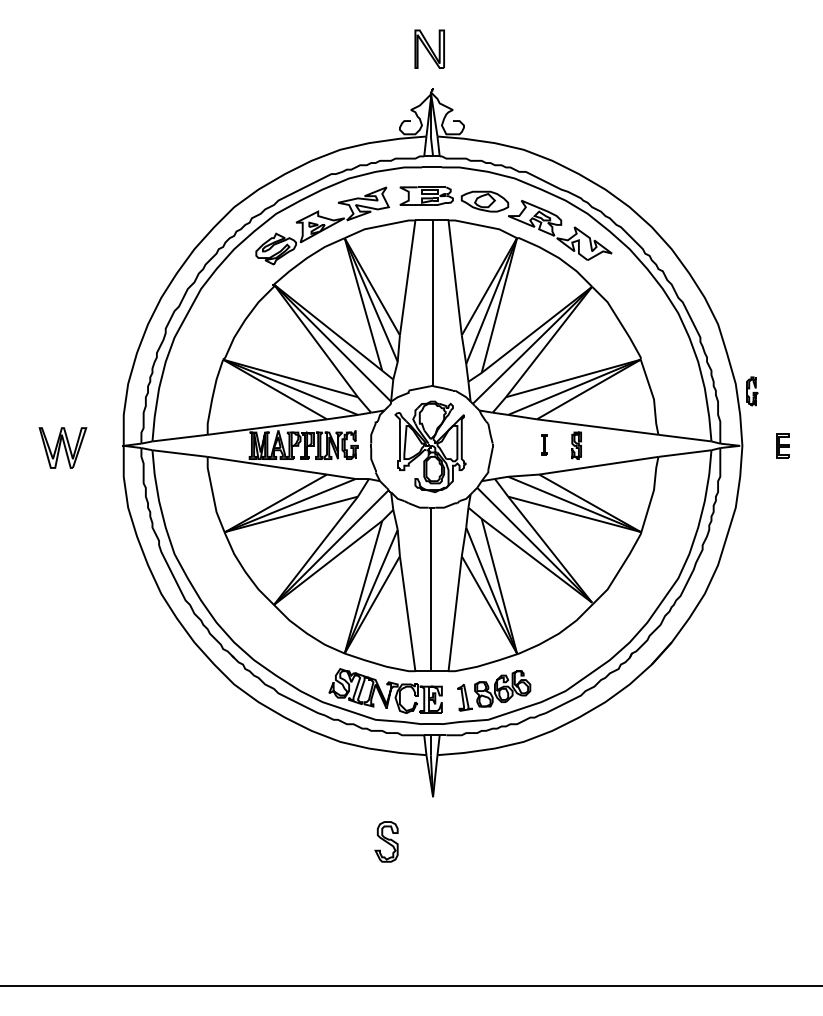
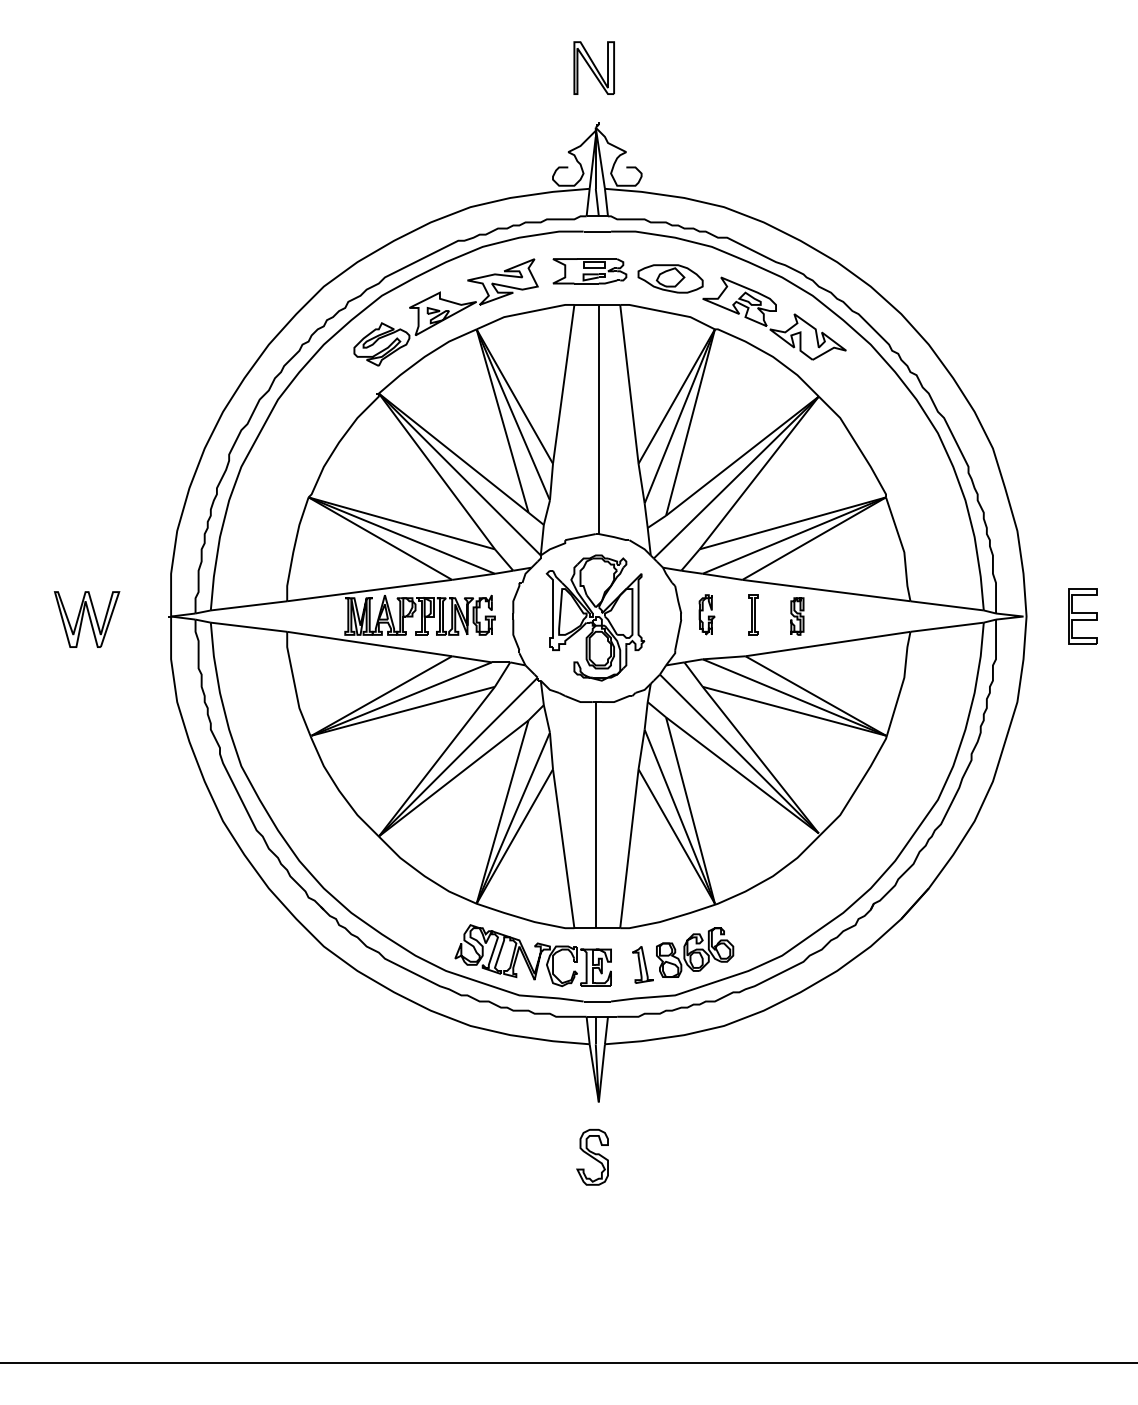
part: (752, 391) -> (707, 614), moved
part: (544, 444) -> (752, 614), size x1.43
part: (782, 445) -> (1082, 616), size x1.67
part: (386, 841) -> (592, 1156), moved

